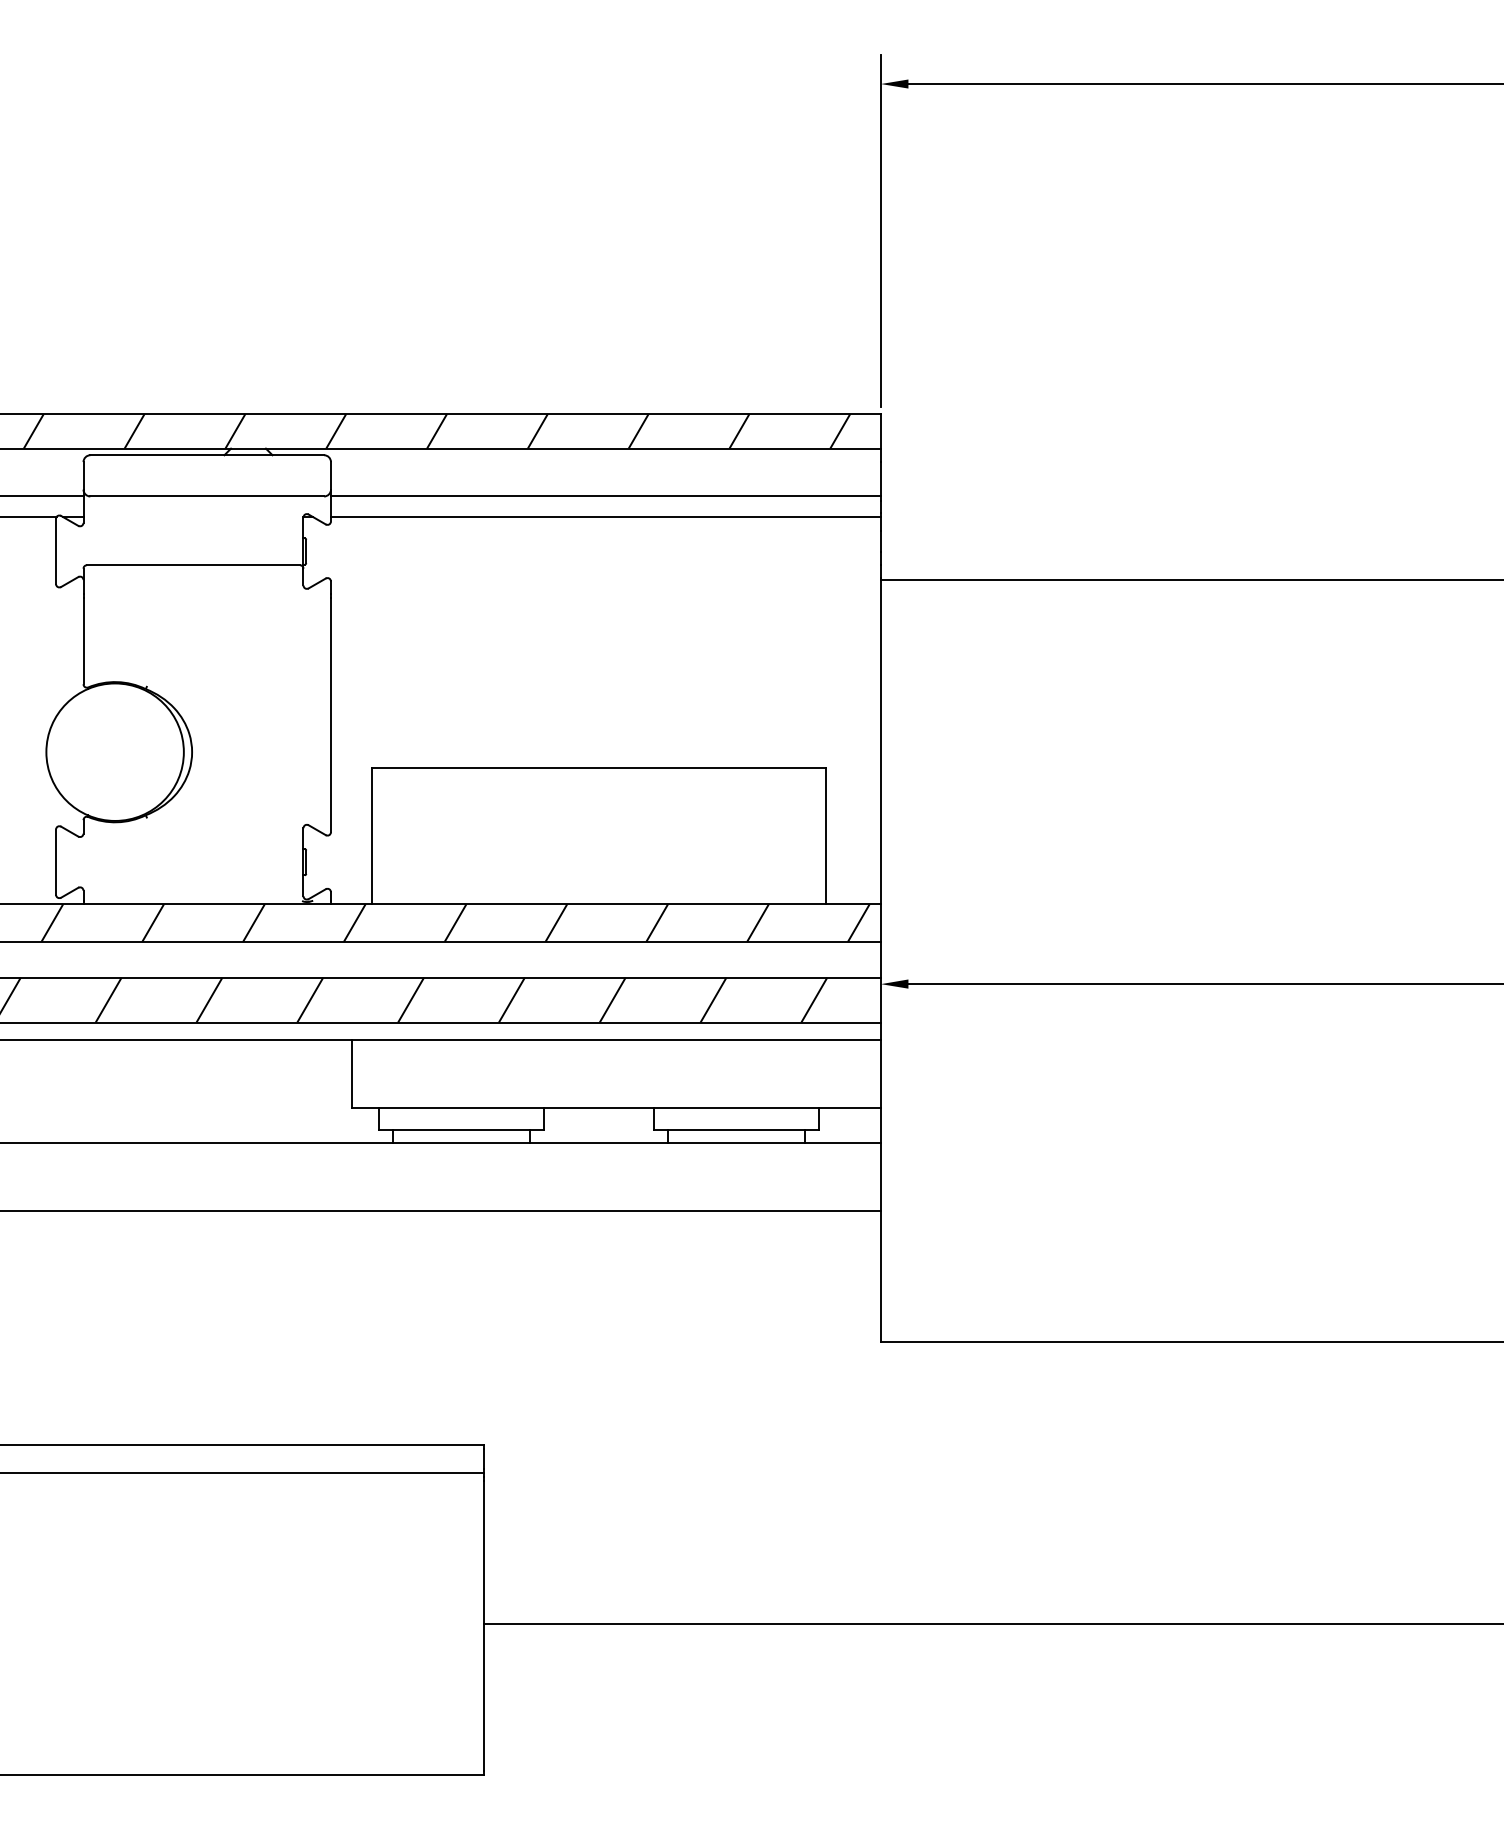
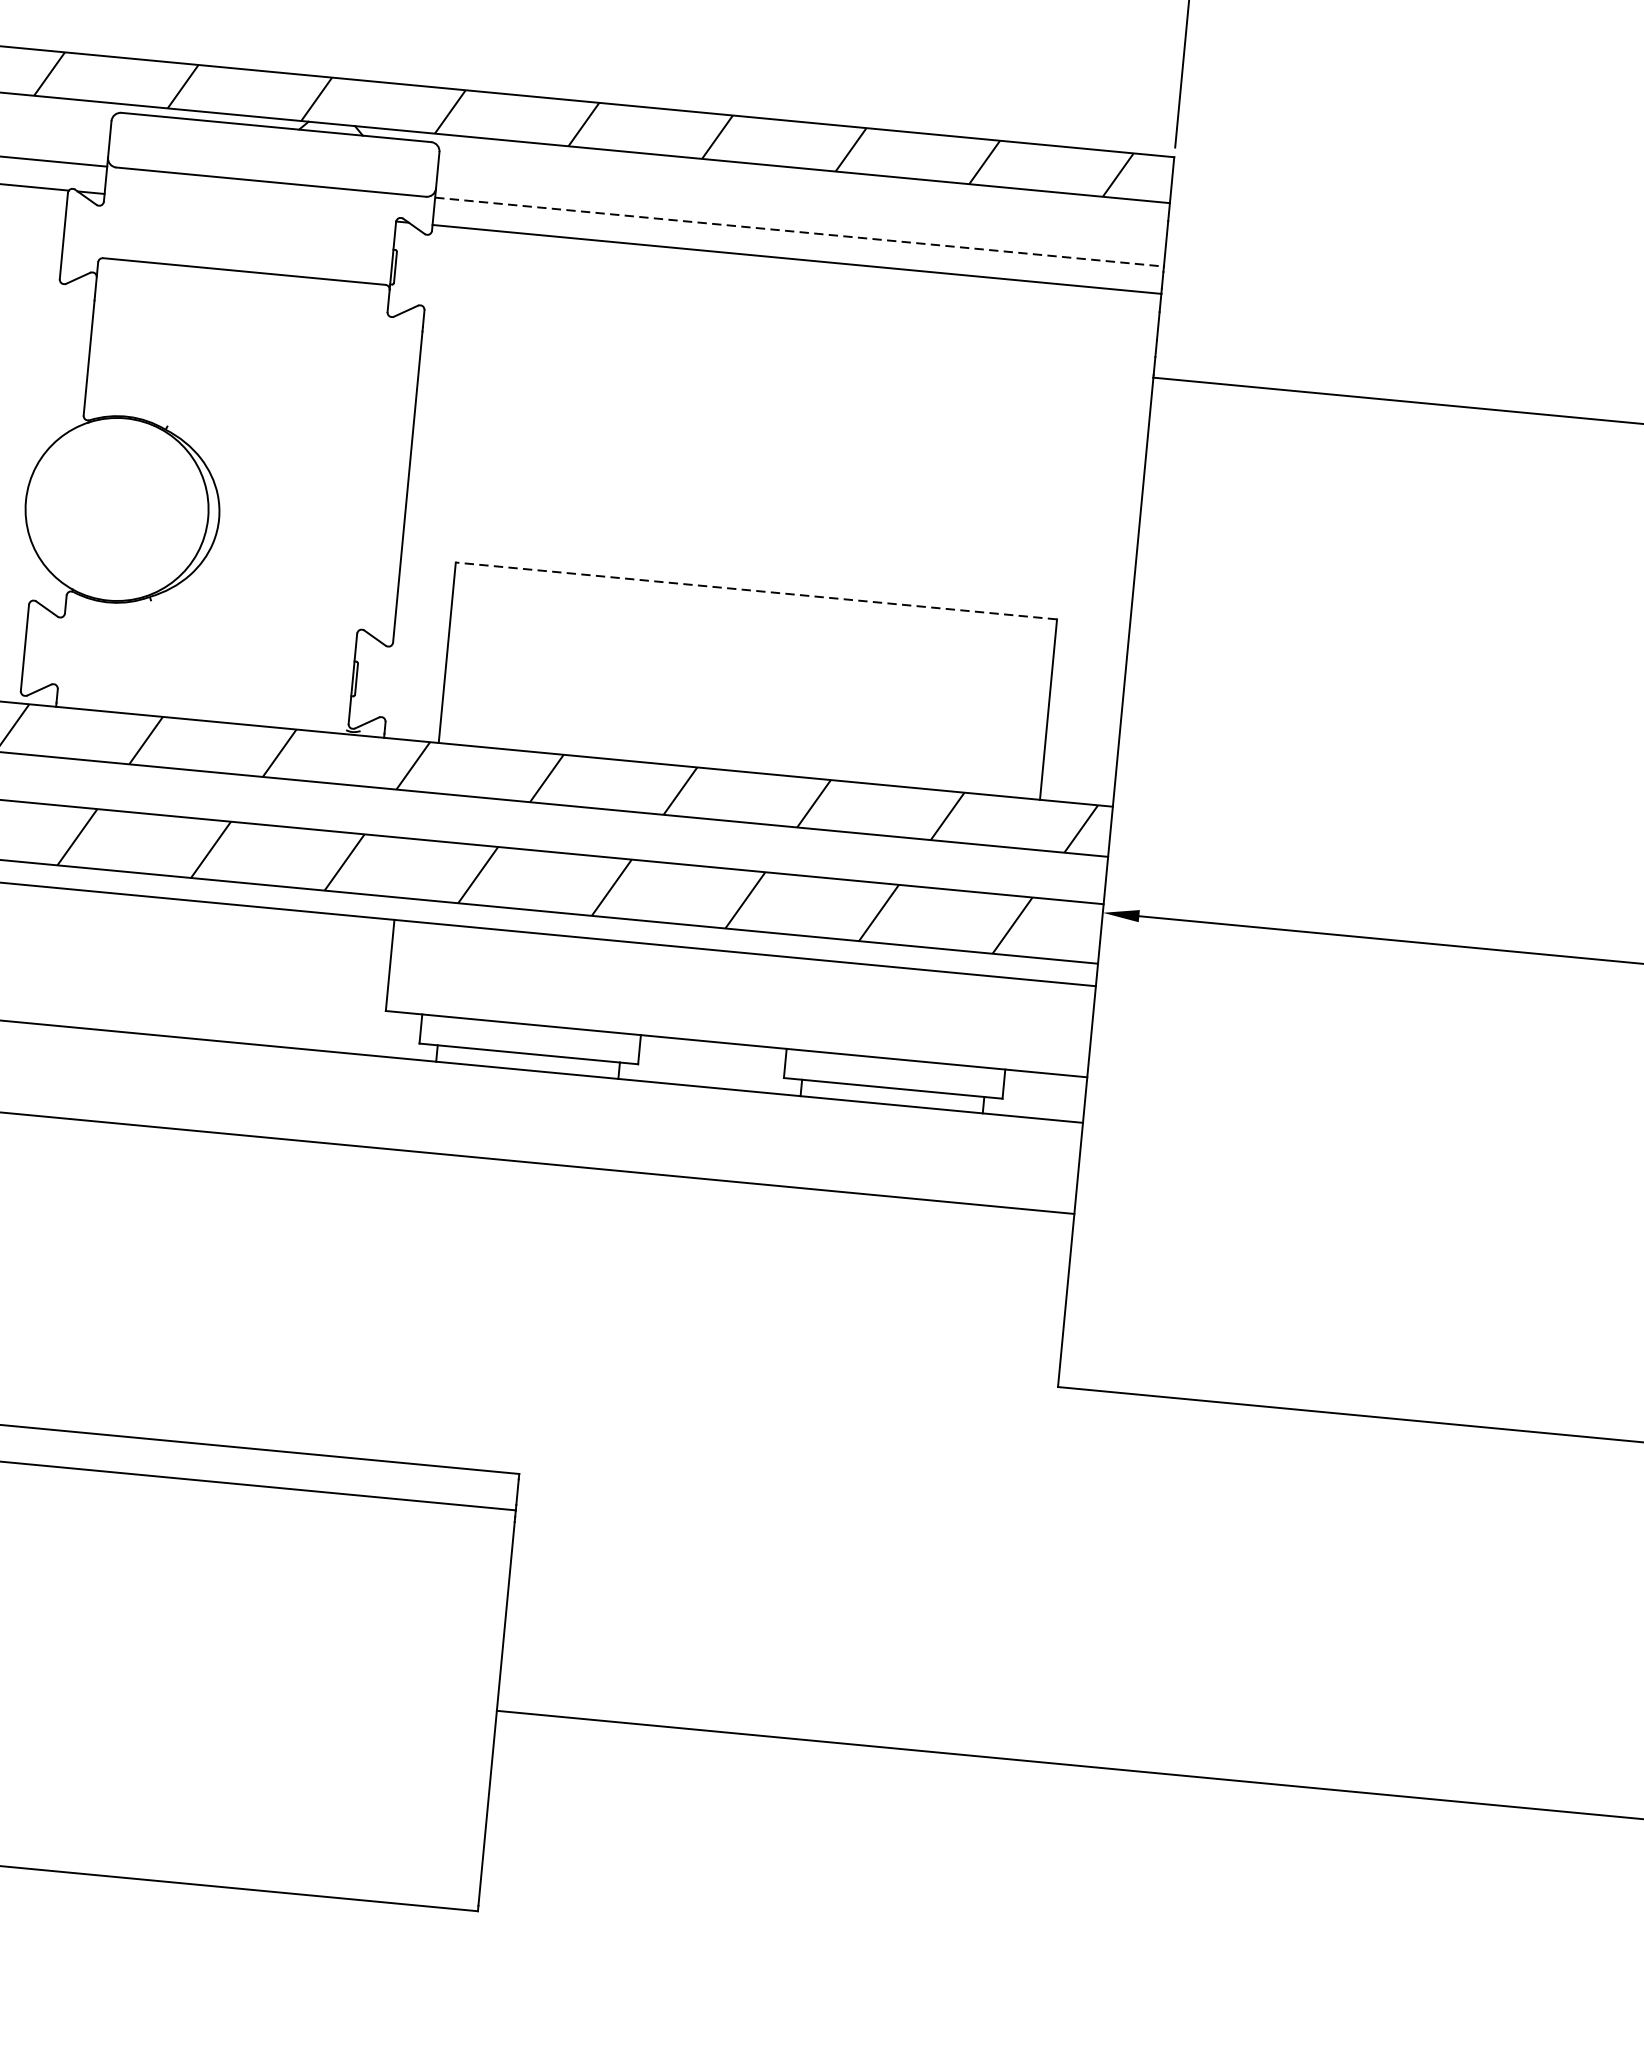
line: (605, 496) -> (798, 232), solid -> dashed
line: (599, 767) -> (757, 590), solid -> dashed

